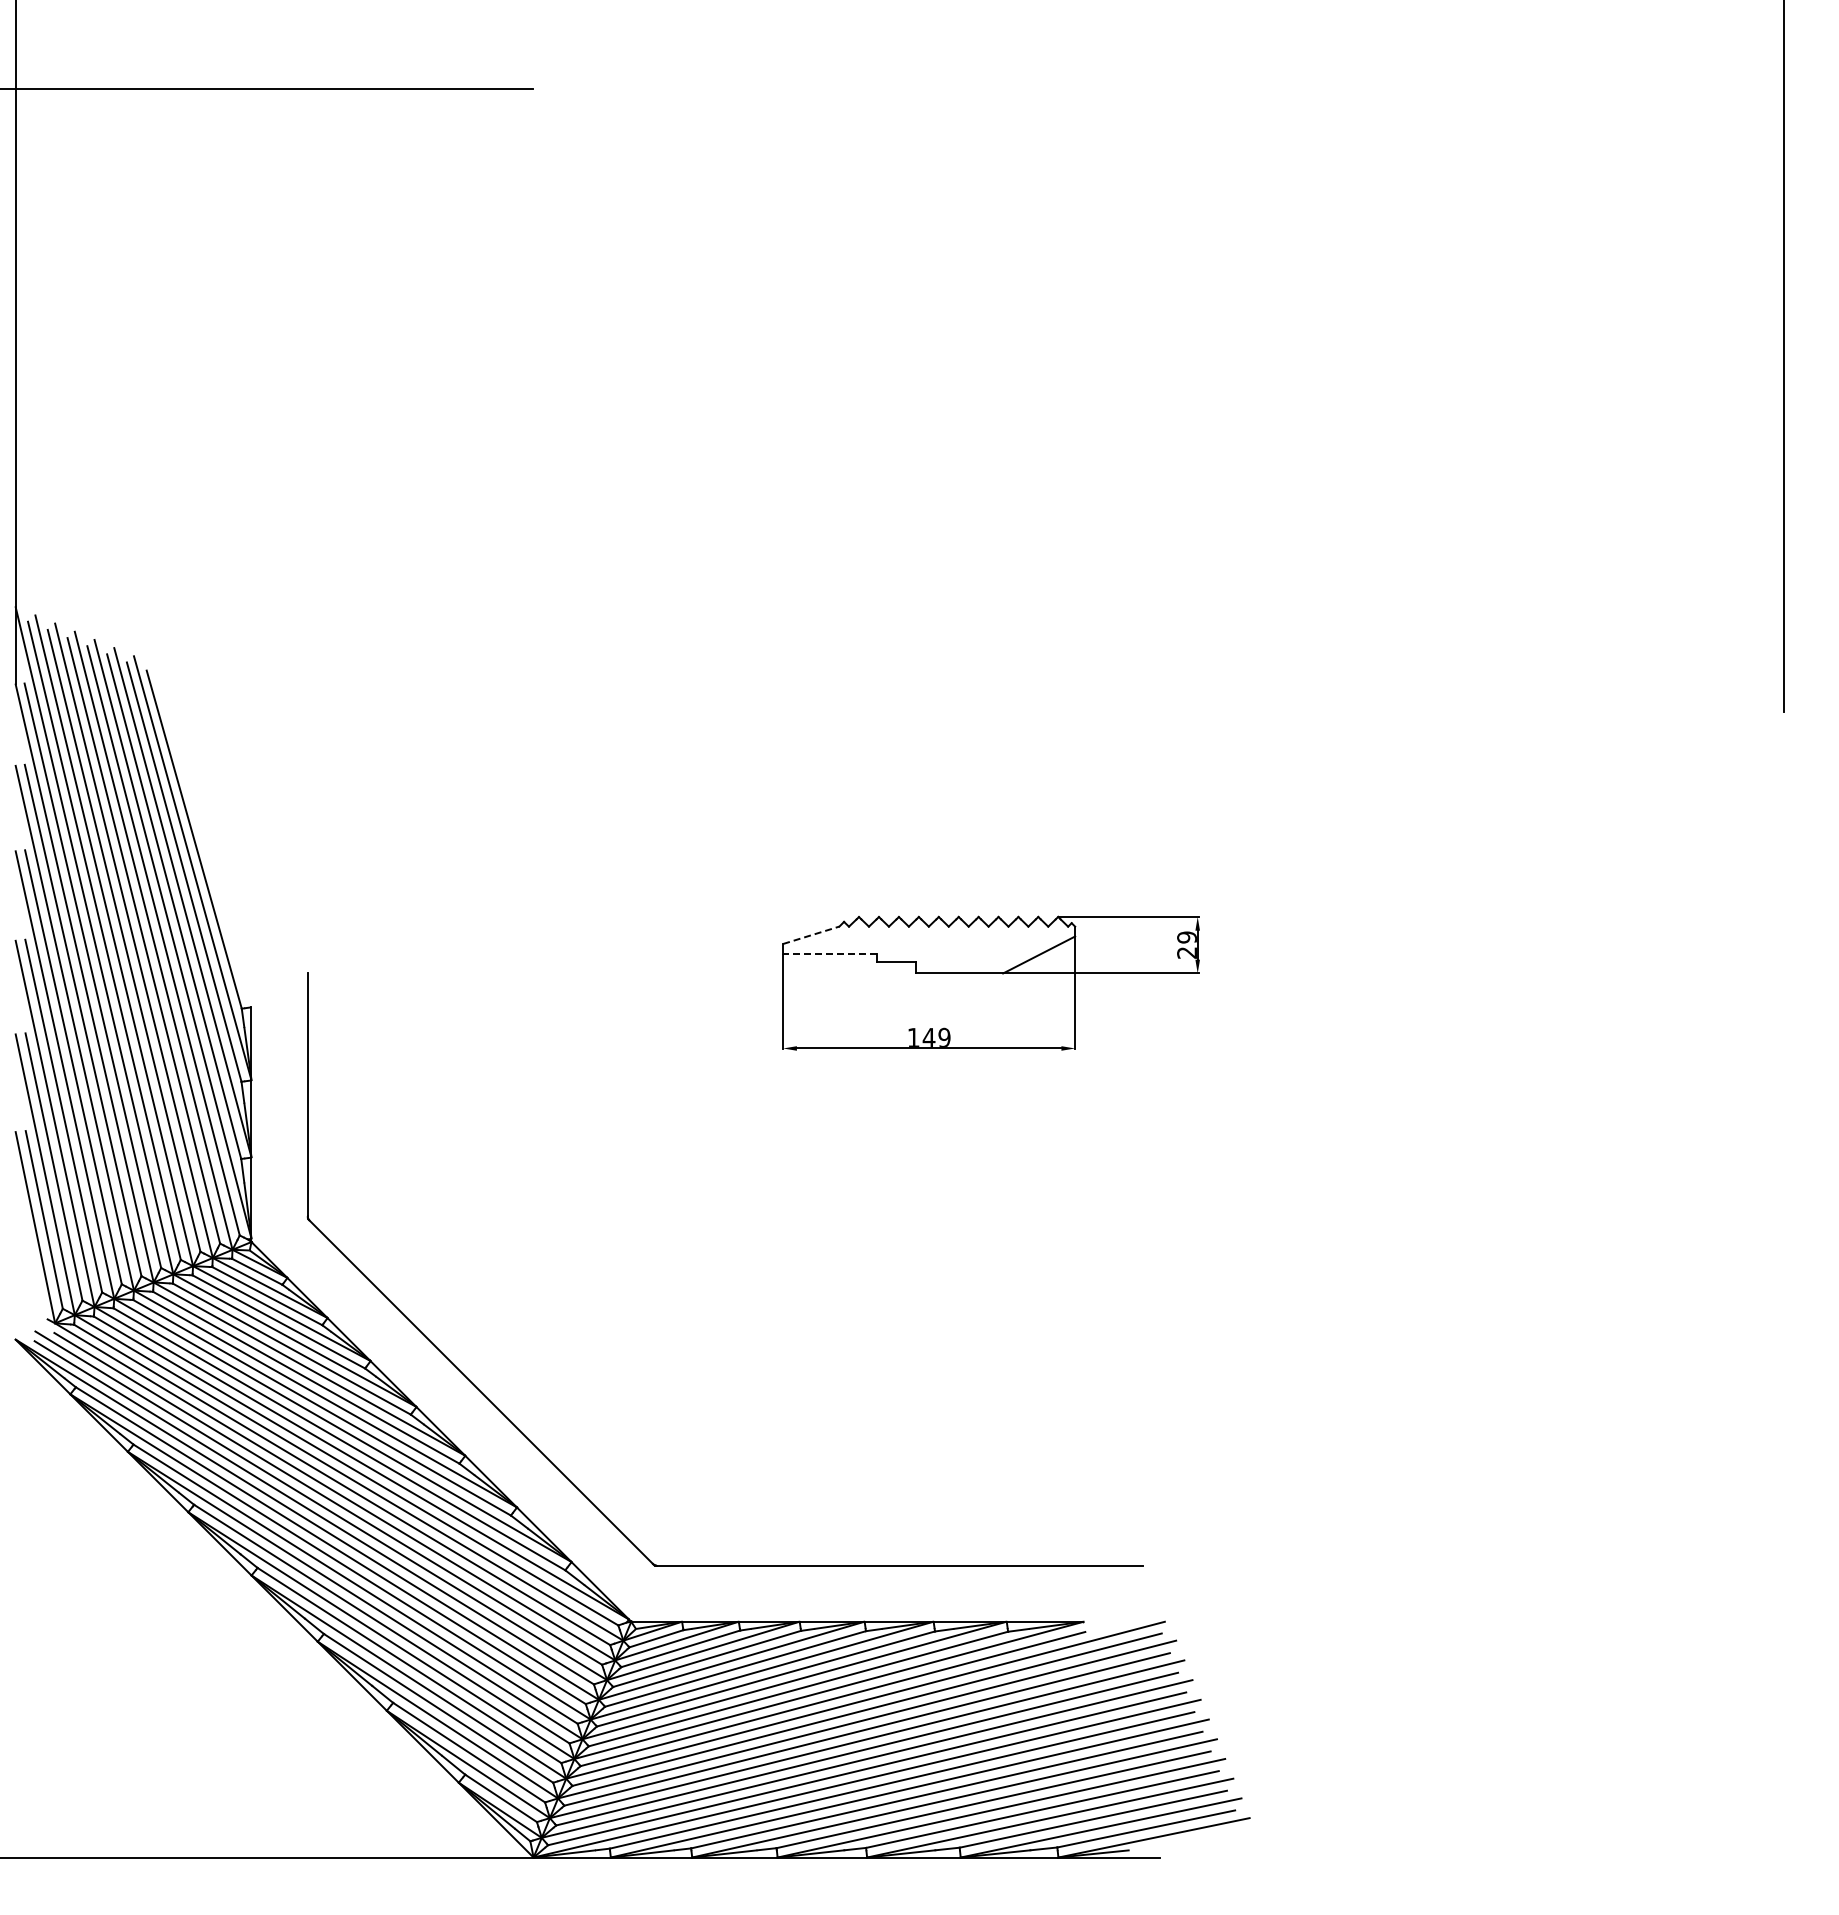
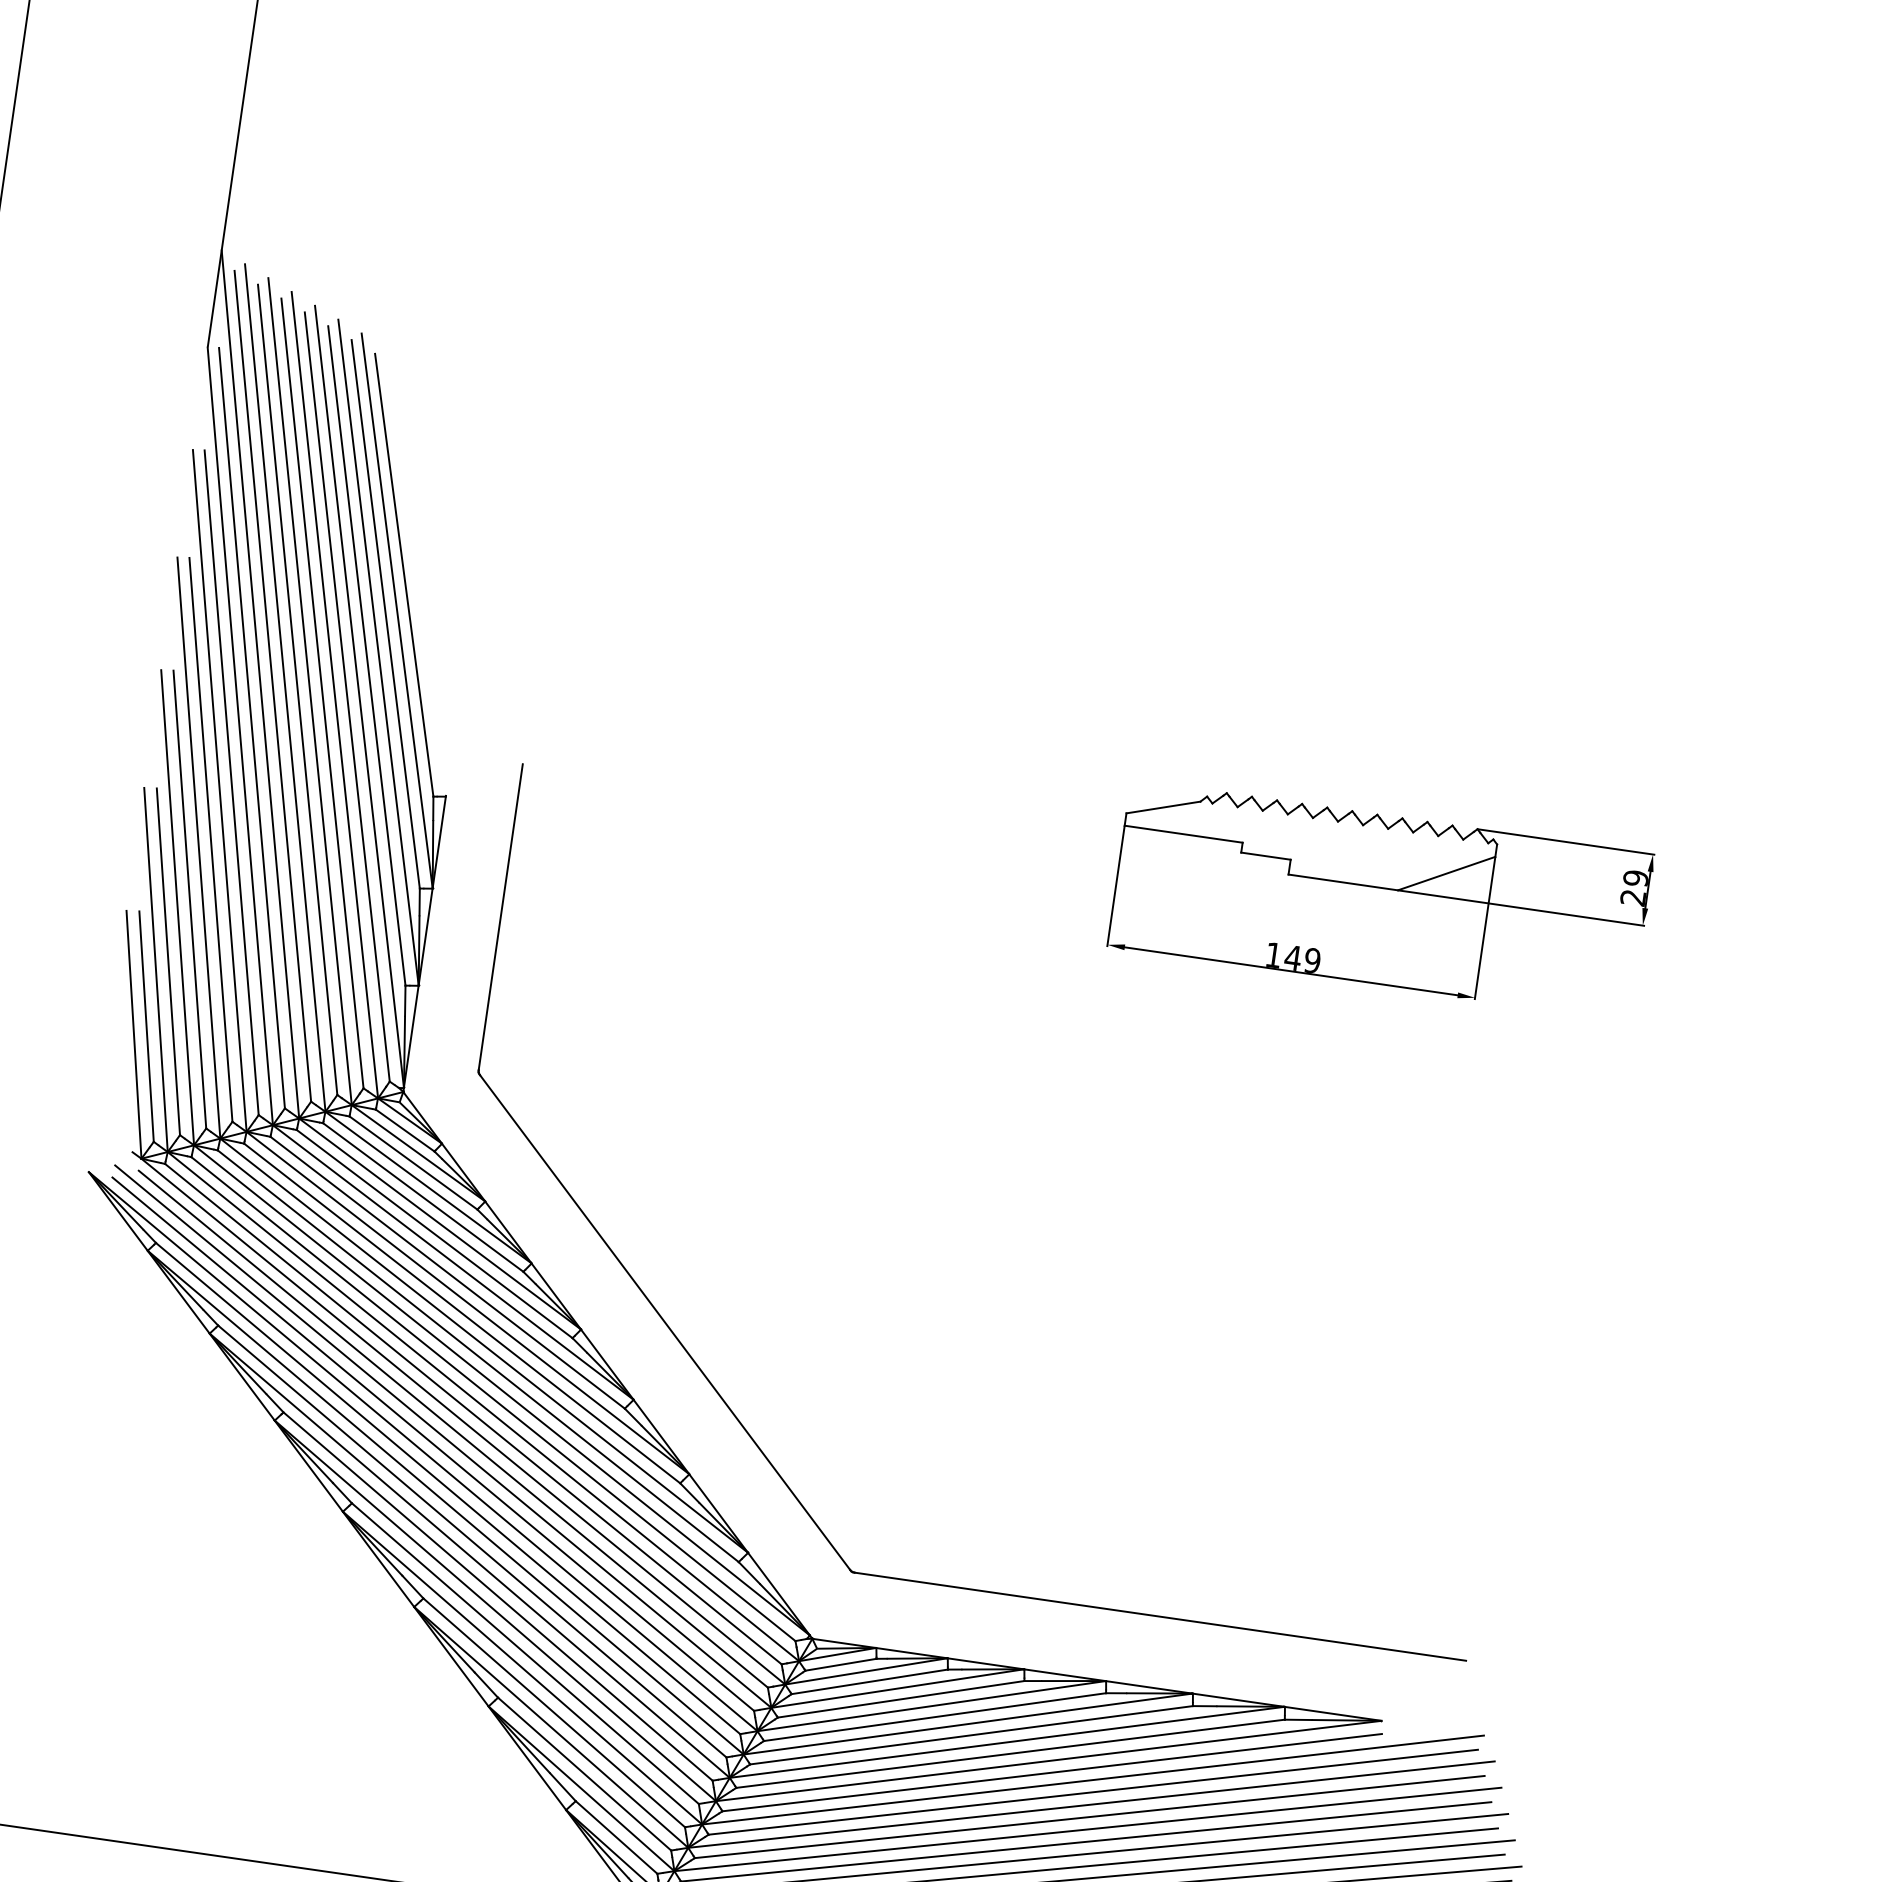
line: (811, 935) -> (1163, 807), dashed -> solid
line: (830, 953) -> (1184, 833), dashed -> solid

